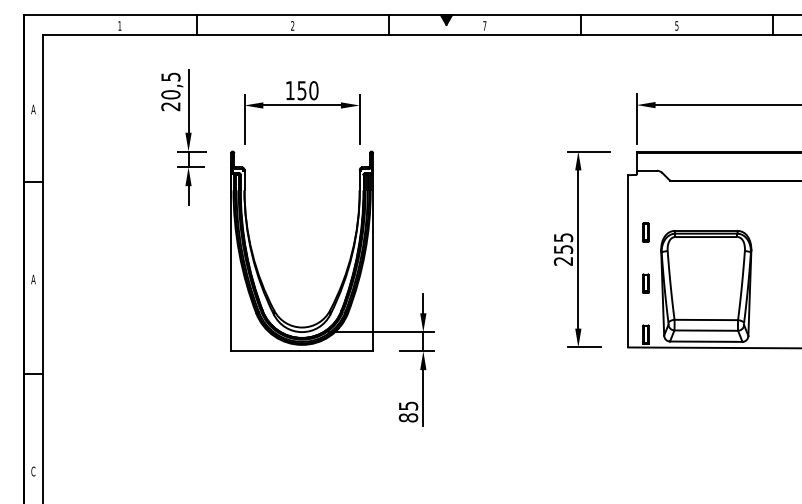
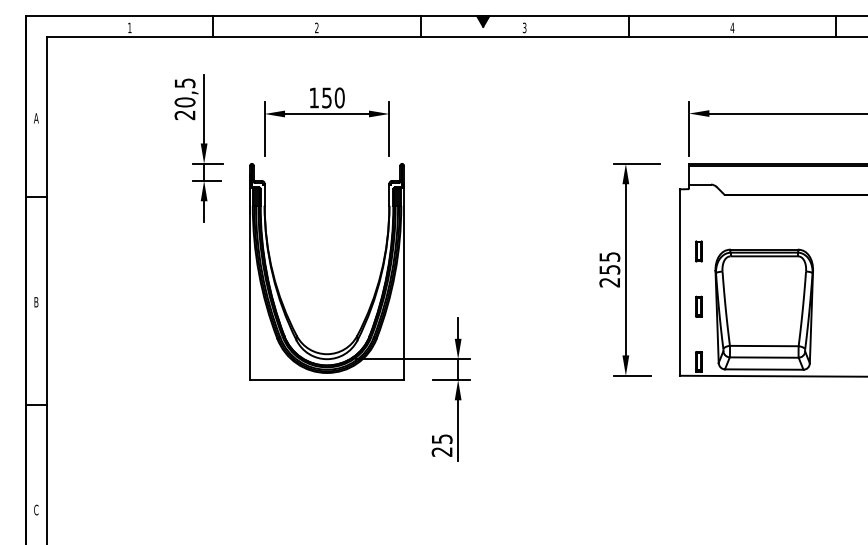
text: (484, 25) -> (524, 27), 7 -> 3
text: (676, 25) -> (732, 27), 5 -> 4
text: (33, 279) -> (36, 302), A -> B
text: (407, 417) -> (441, 451), 85 -> 25

